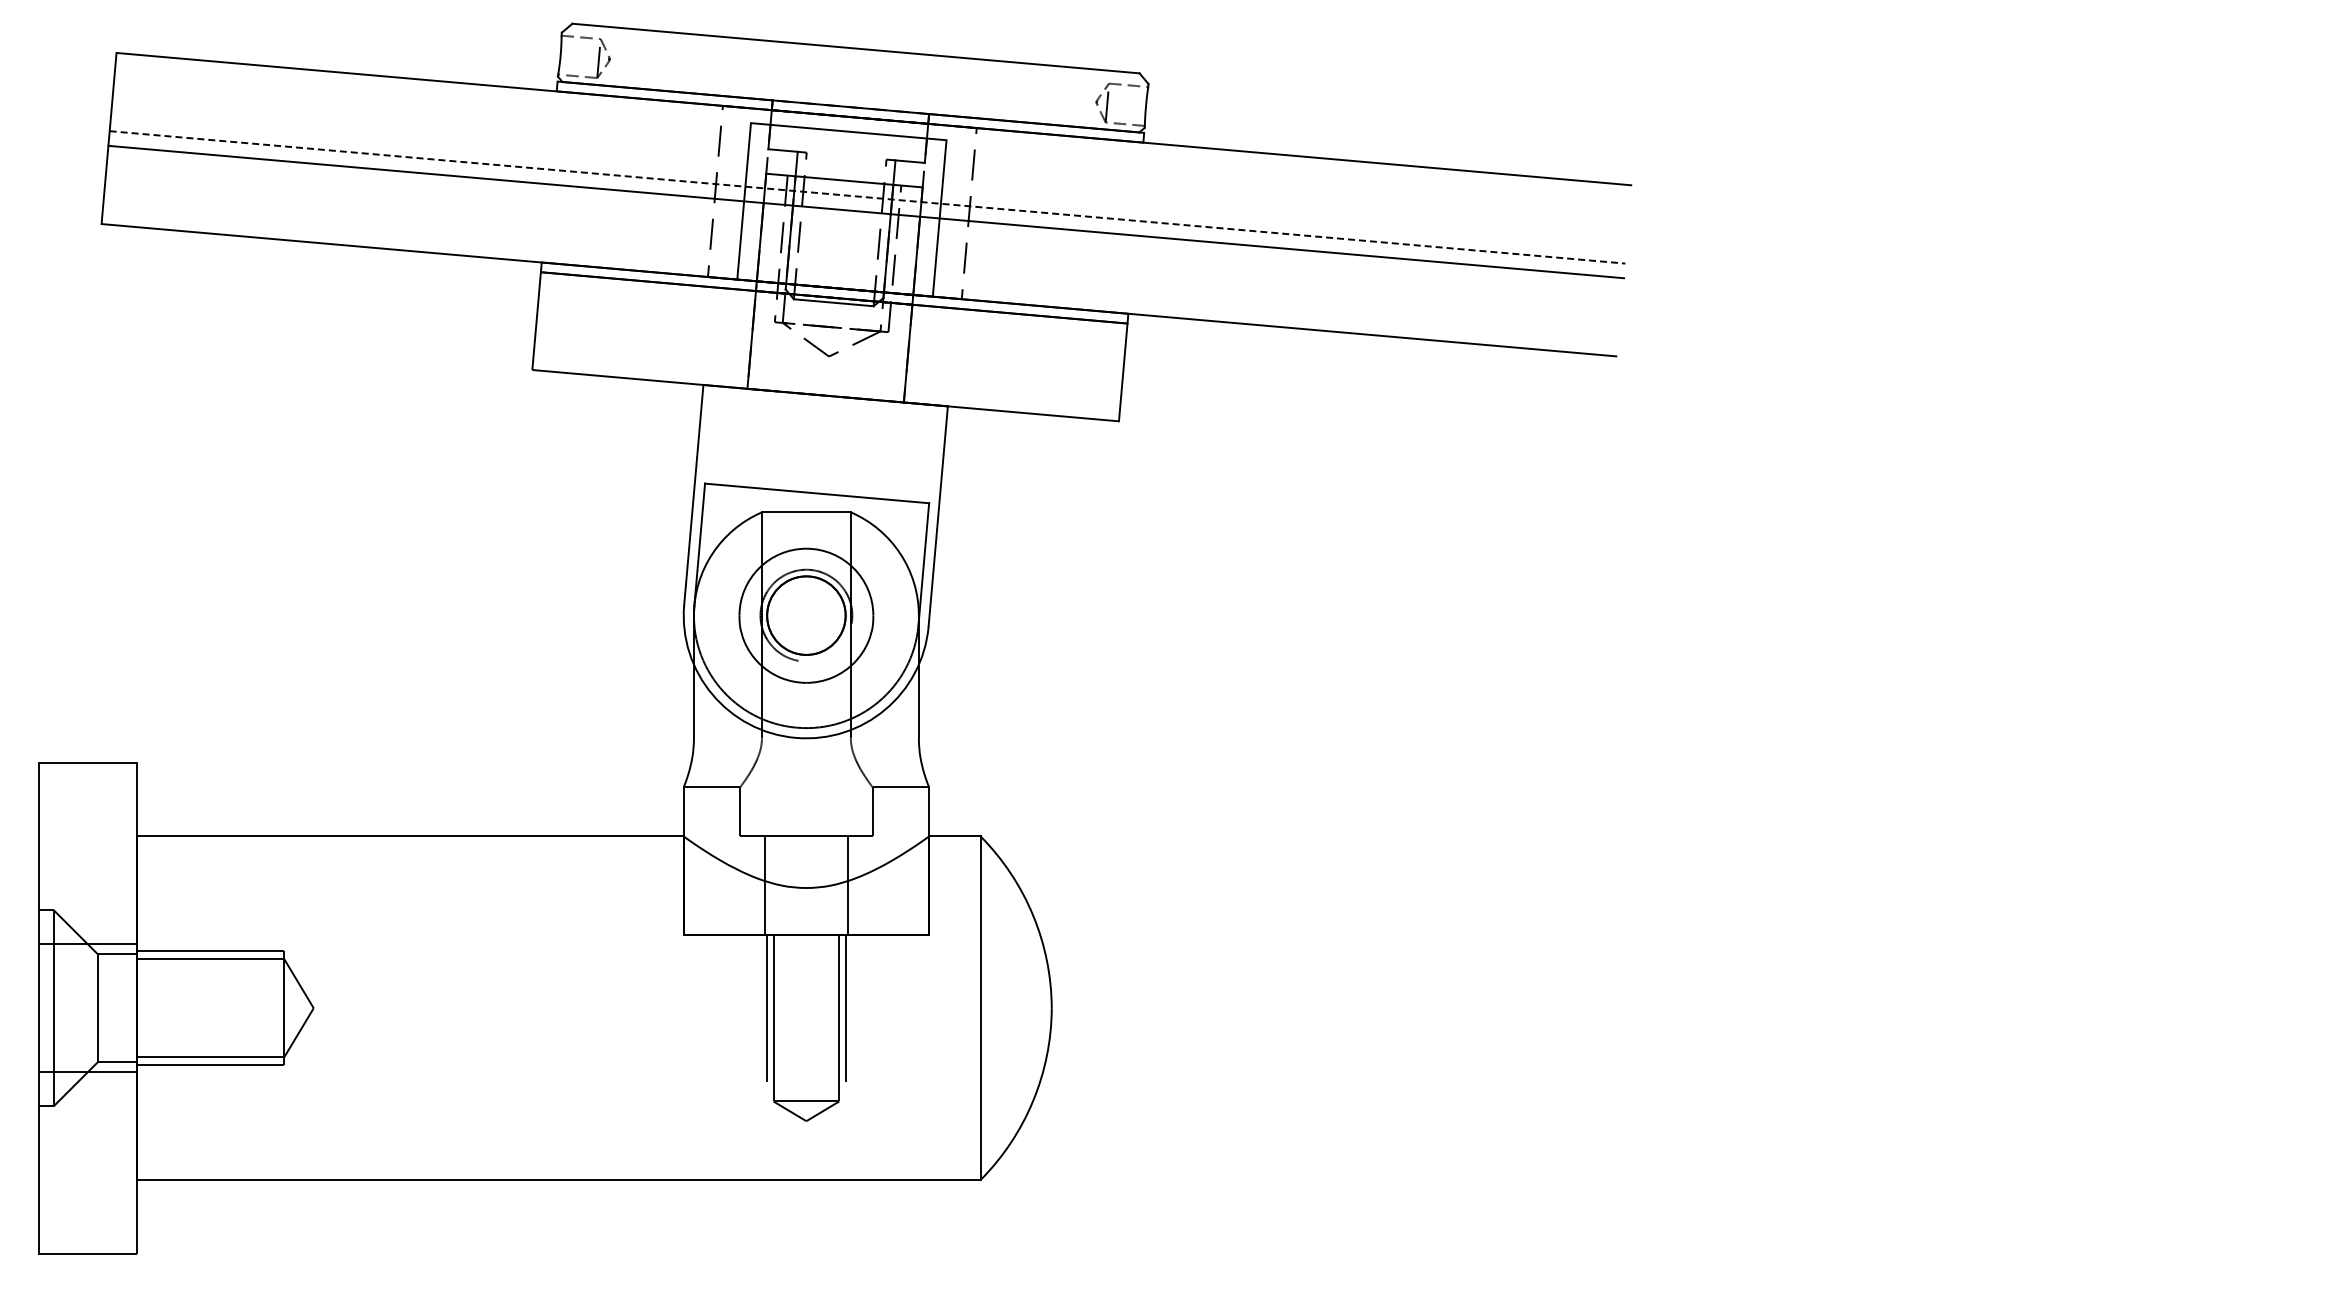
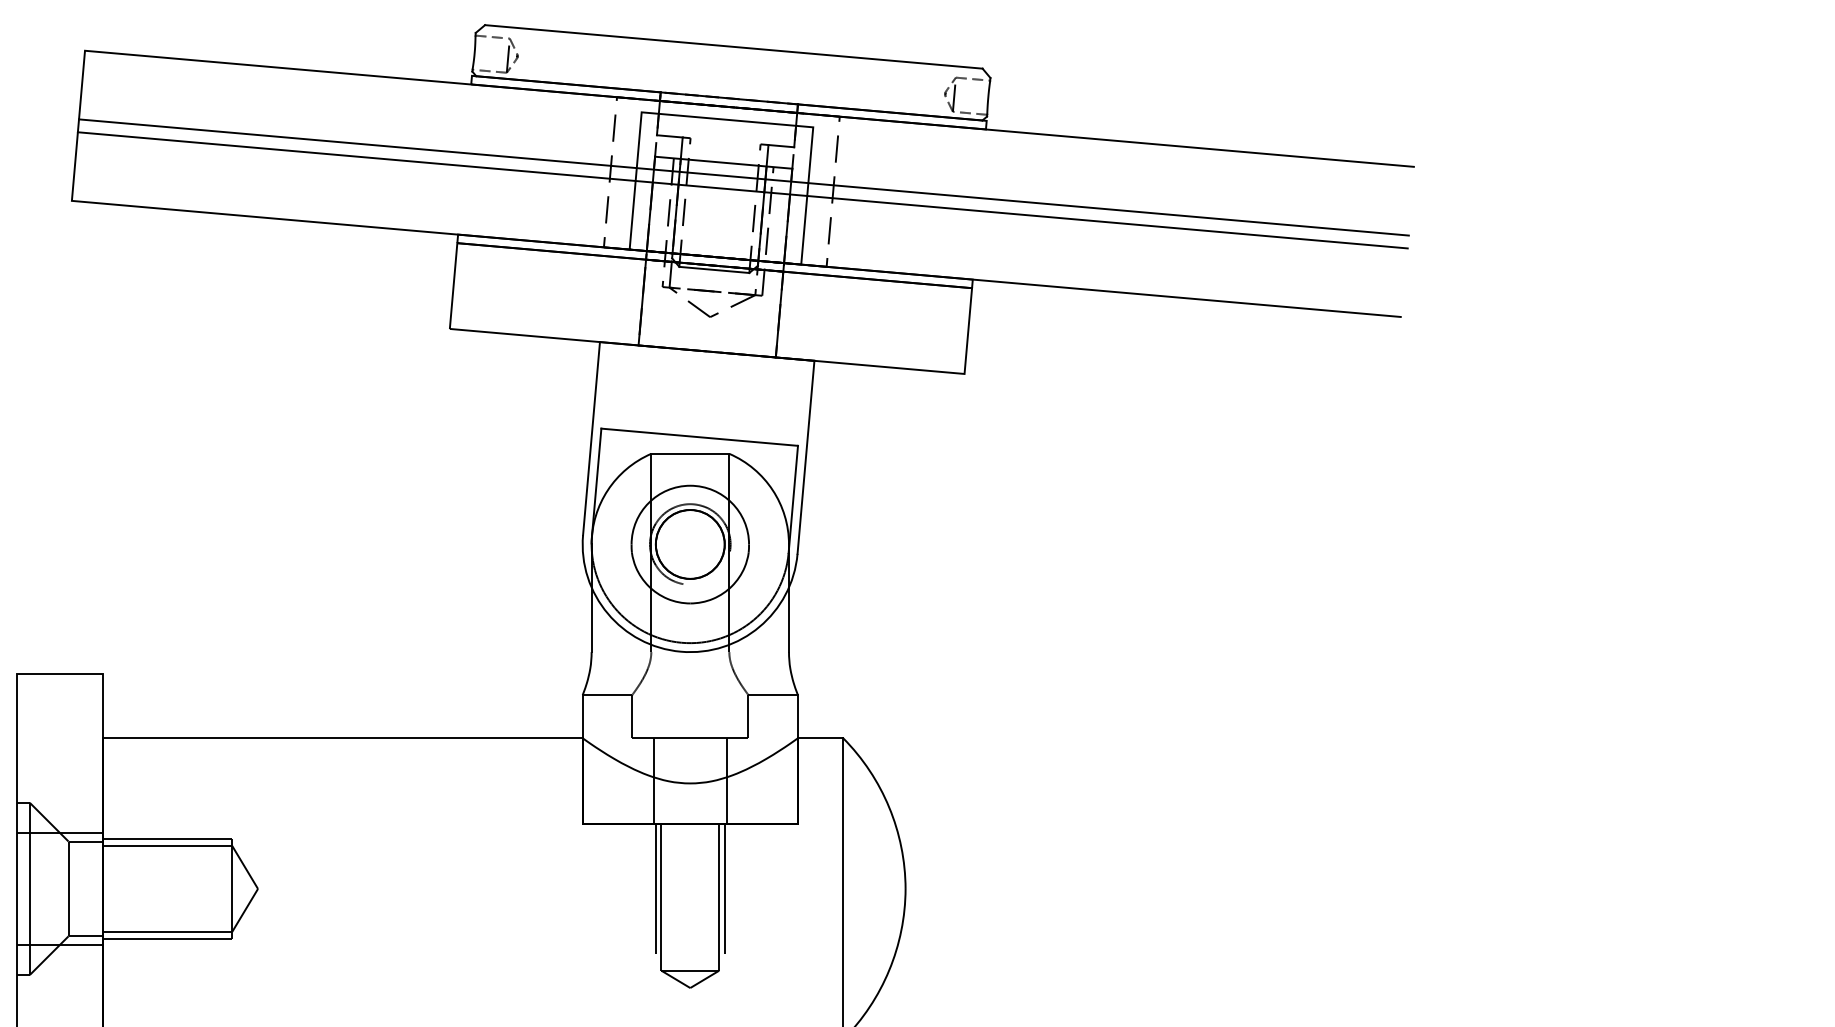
line: (867, 197) -> (743, 177), dashed -> solid

